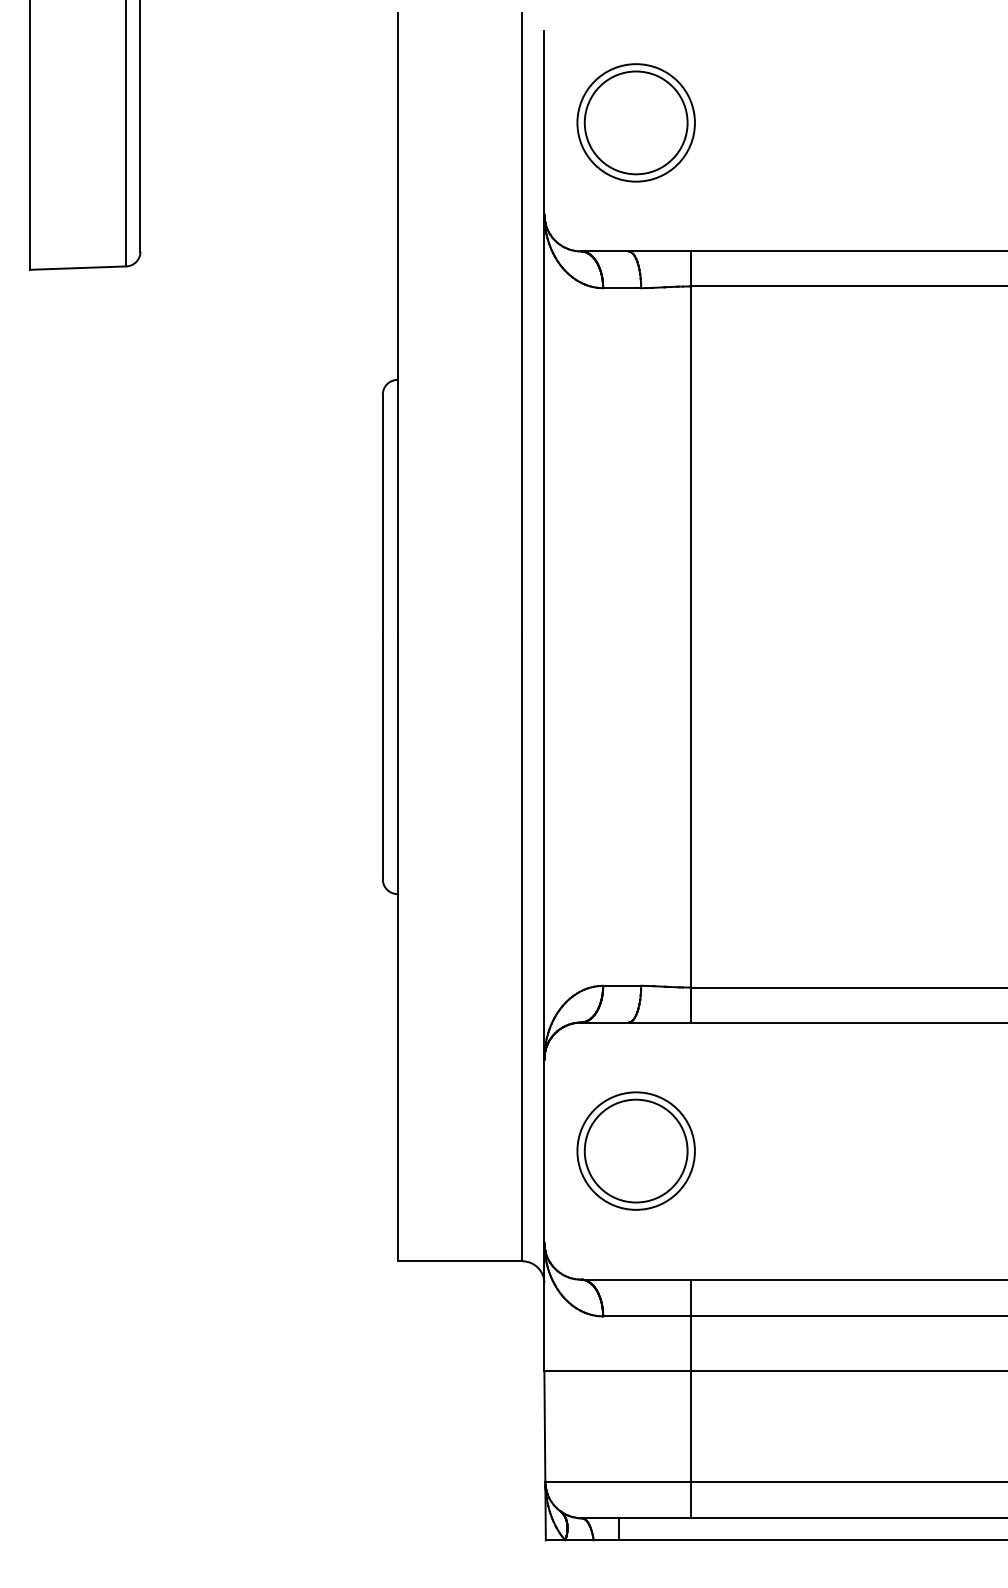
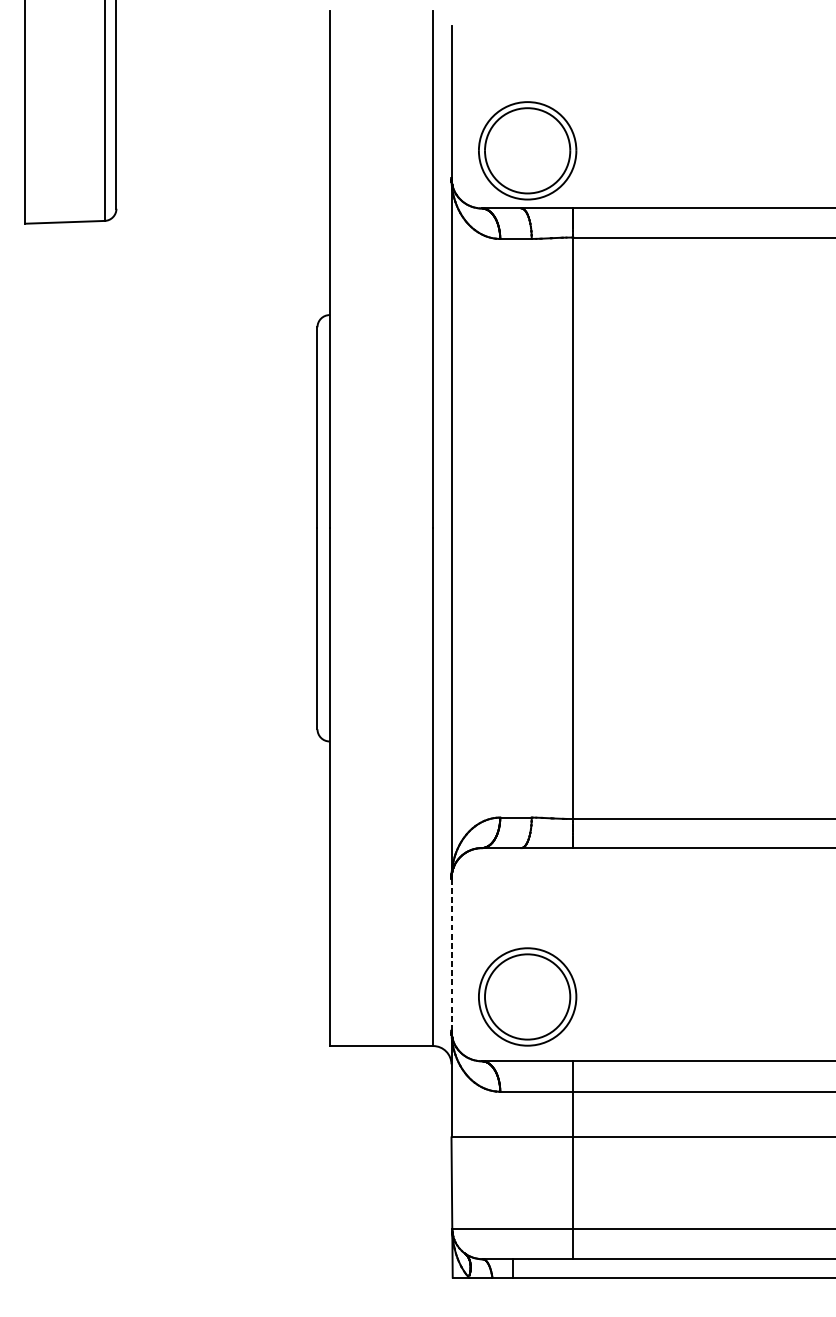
part: (635, 122) -> (527, 150), moved
part: (635, 1150) -> (527, 996), moved
line: (544, 1151) -> (451, 955), solid -> dashed

